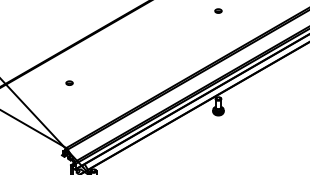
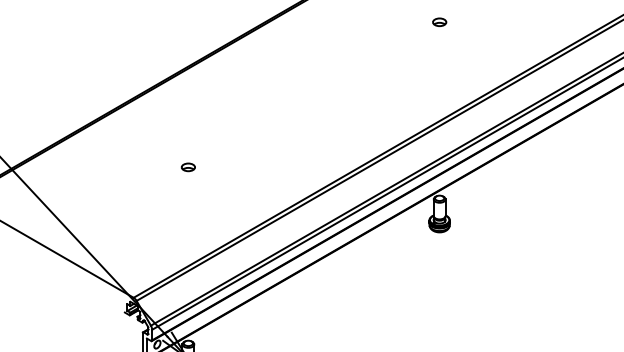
part: (69, 82) -> (188, 165), moved

